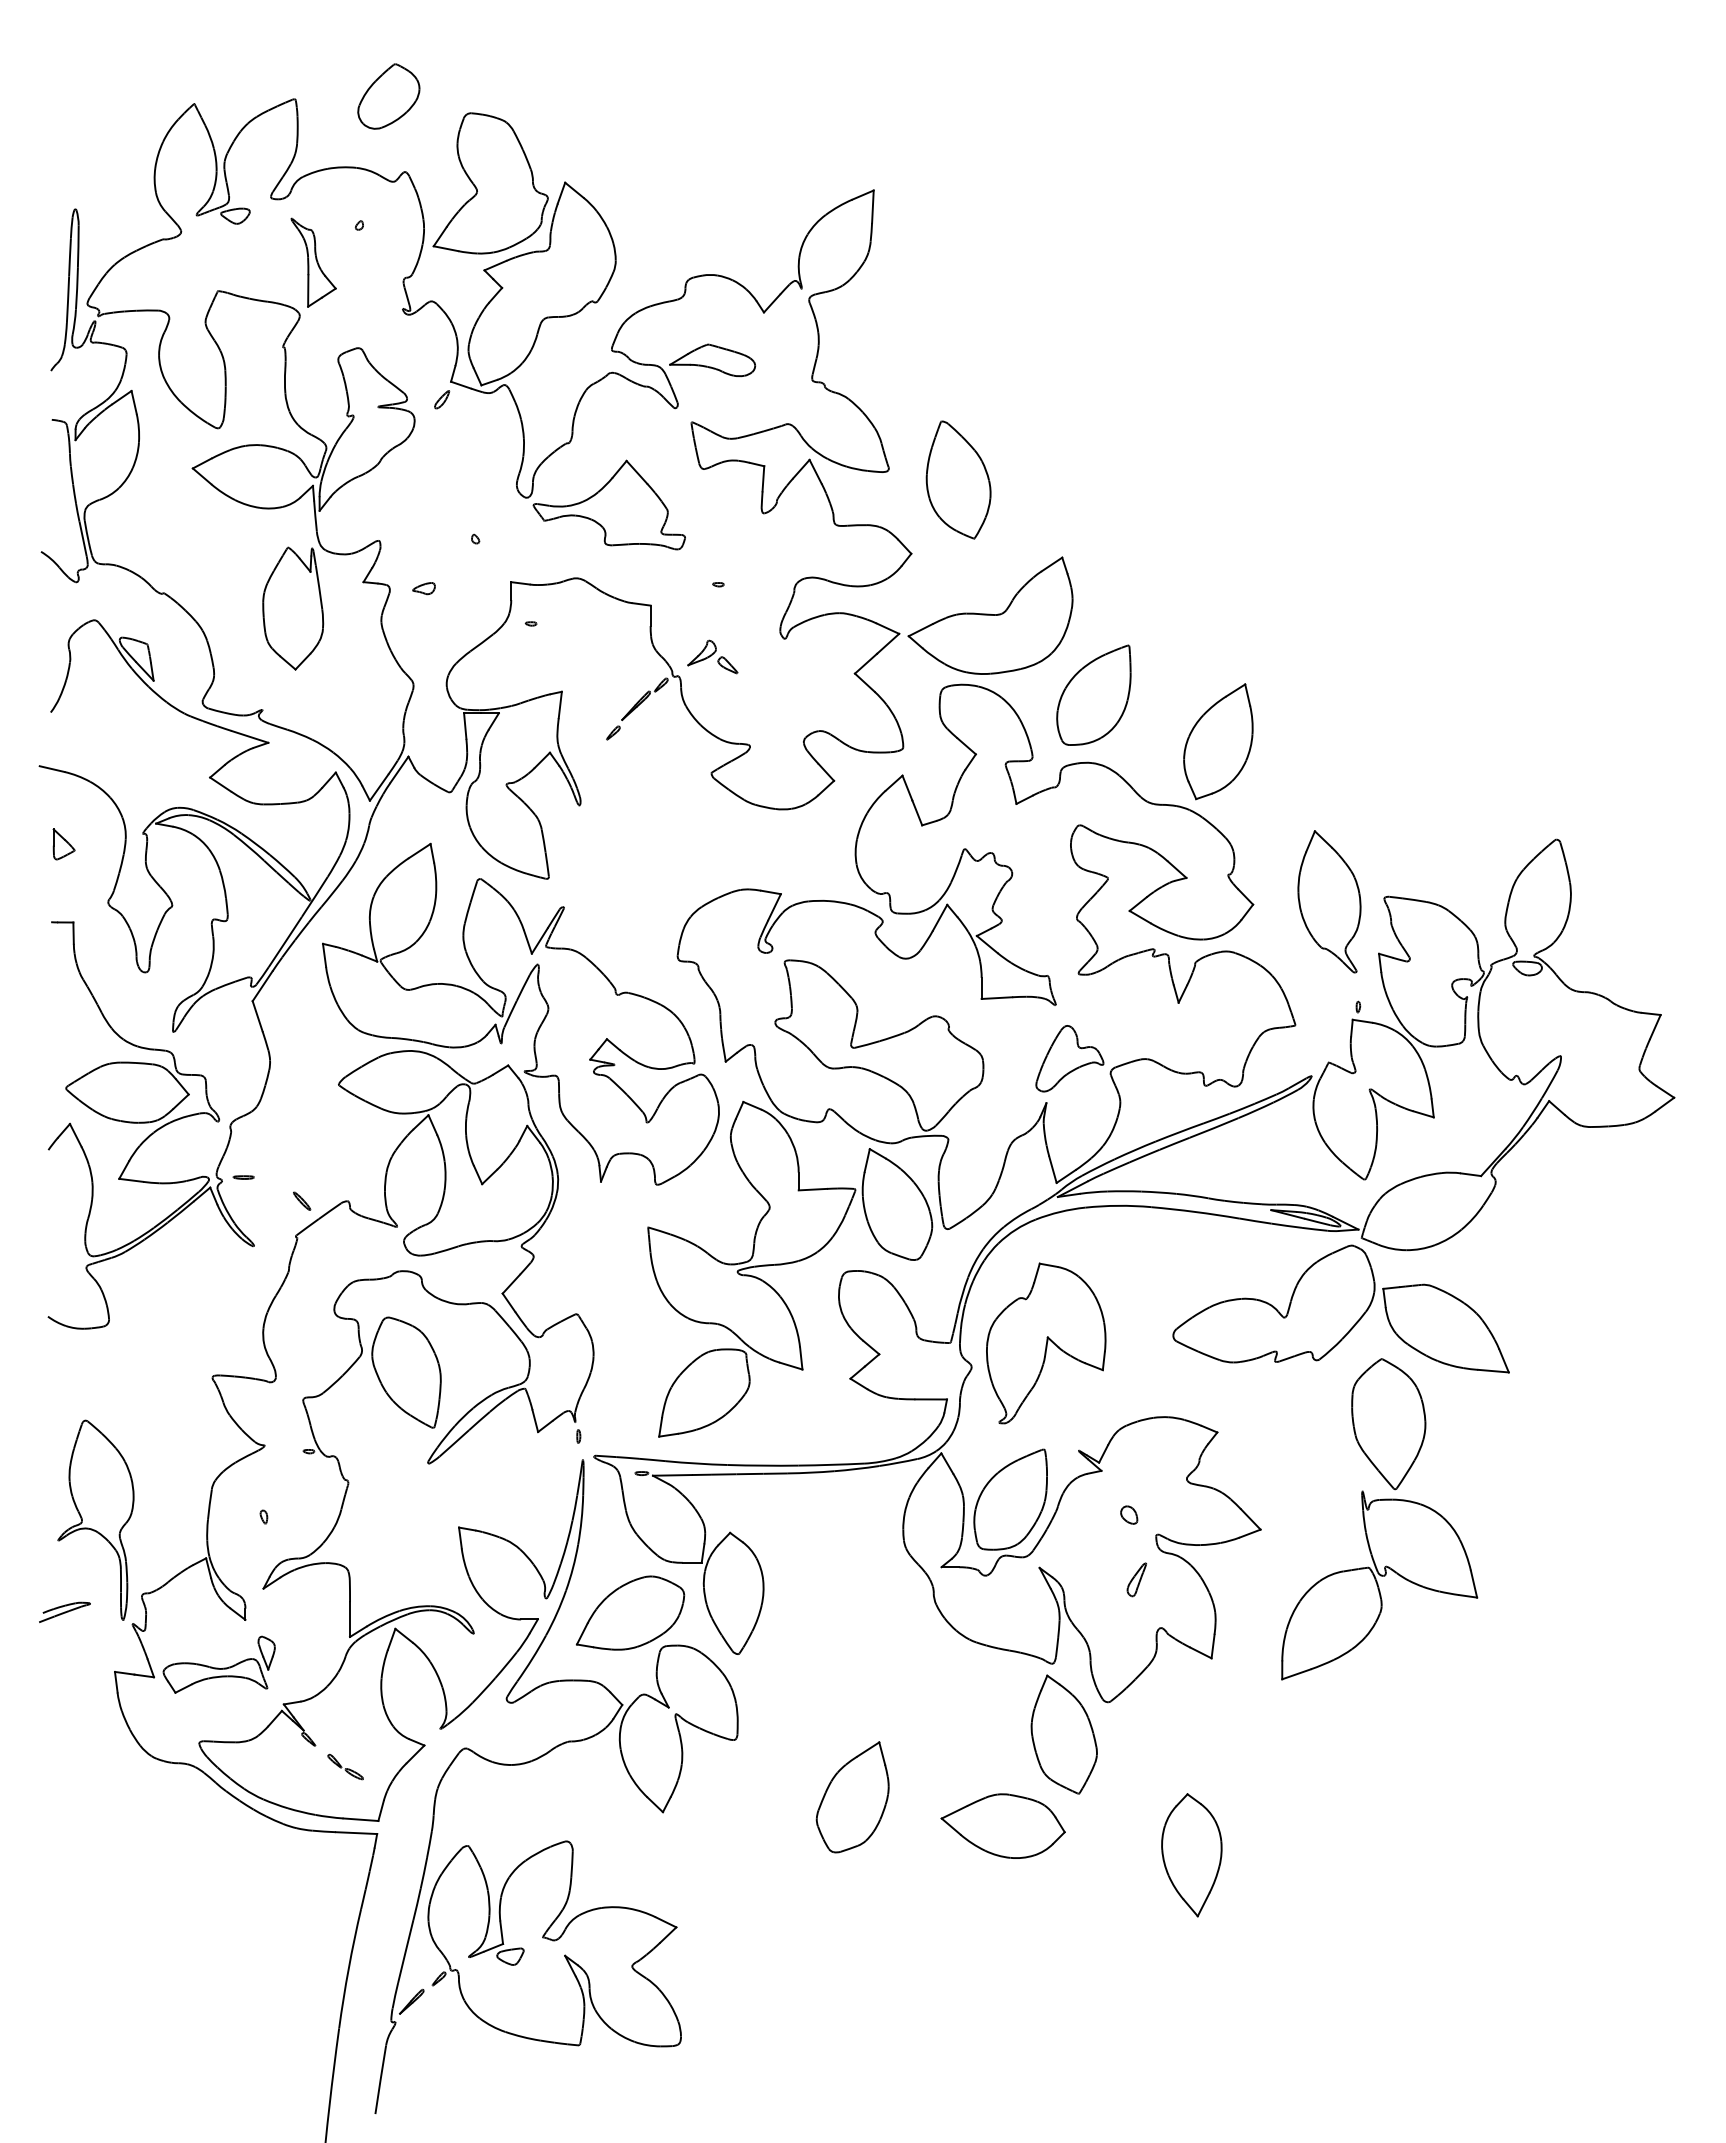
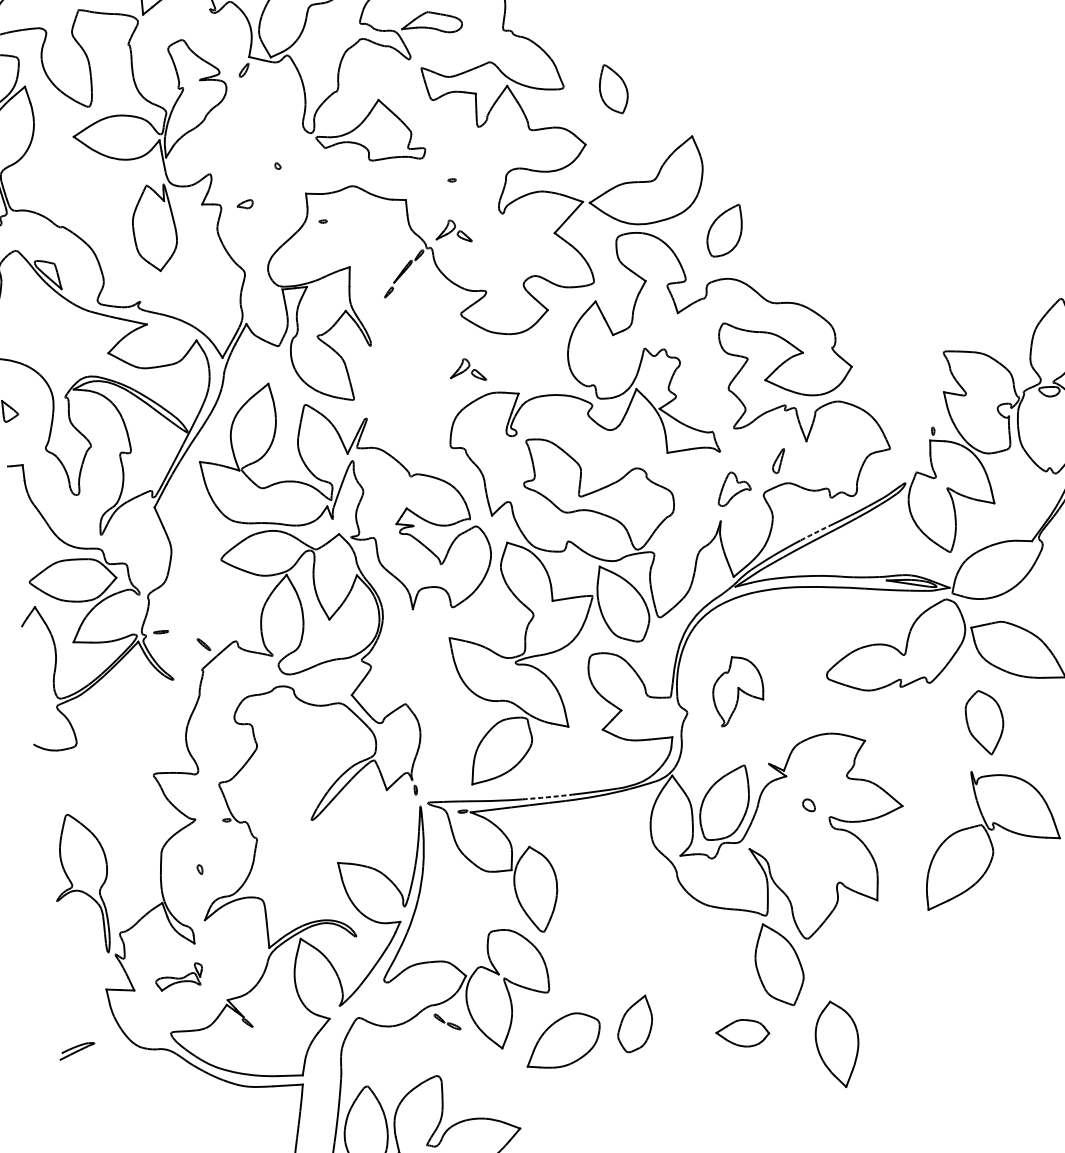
part: (958, 479) -> (613, 88), size x0.6
part: (1093, 694) -> (724, 230), size x0.7
part: (1218, 741) -> (815, 254), removed
part: (712, 853) -> (467, 370), added
part: (1329, 901) -> (905, 358), removed
part: (1069, 1058) -> (733, 488), size x0.7
arc: (1179, 1132) -> (816, 532), solid -> dashed
part: (1046, 1343) -> (738, 690), size x0.6
part: (406, 1372) -> (289, 757), removed
part: (1388, 1424) -> (984, 722), size x0.7
arc: (763, 1465) -> (547, 797), solid -> dashed
part: (1136, 1579) -> (778, 461), moved
part: (64, 1611) -> (76, 1050), moved
part: (630, 1612) -> (563, 1040), moved
part: (218, 1664) -> (178, 976), size x0.6
part: (345, 1766) -> (447, 1021), moved
part: (852, 1797) -> (634, 1024), size x0.7
part: (1002, 1825) -> (742, 1033), size x0.6
part: (1191, 1855) -> (837, 1044), moved

